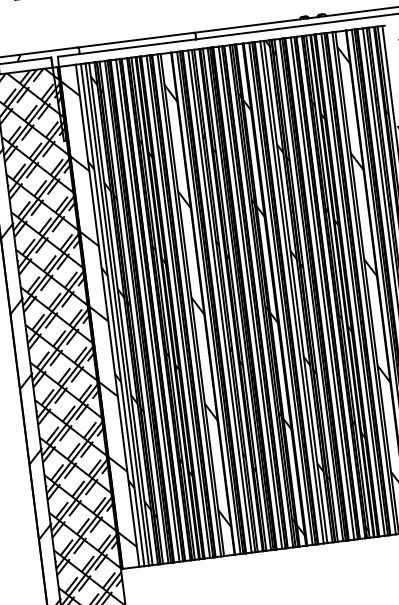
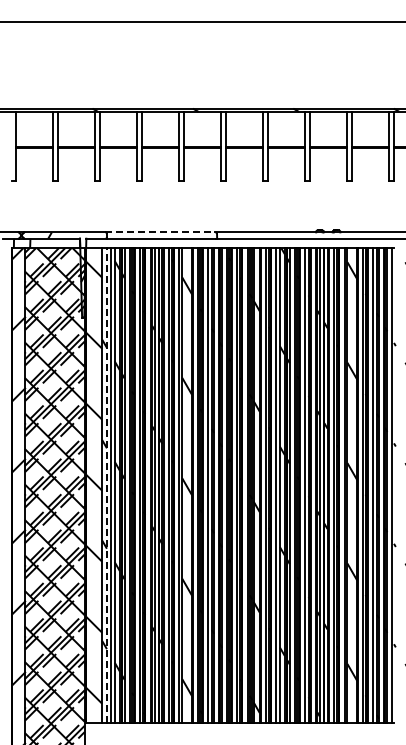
line: (135, 40) -> (160, 232), solid -> dashed
line: (112, 314) -> (106, 484), solid -> dashed

